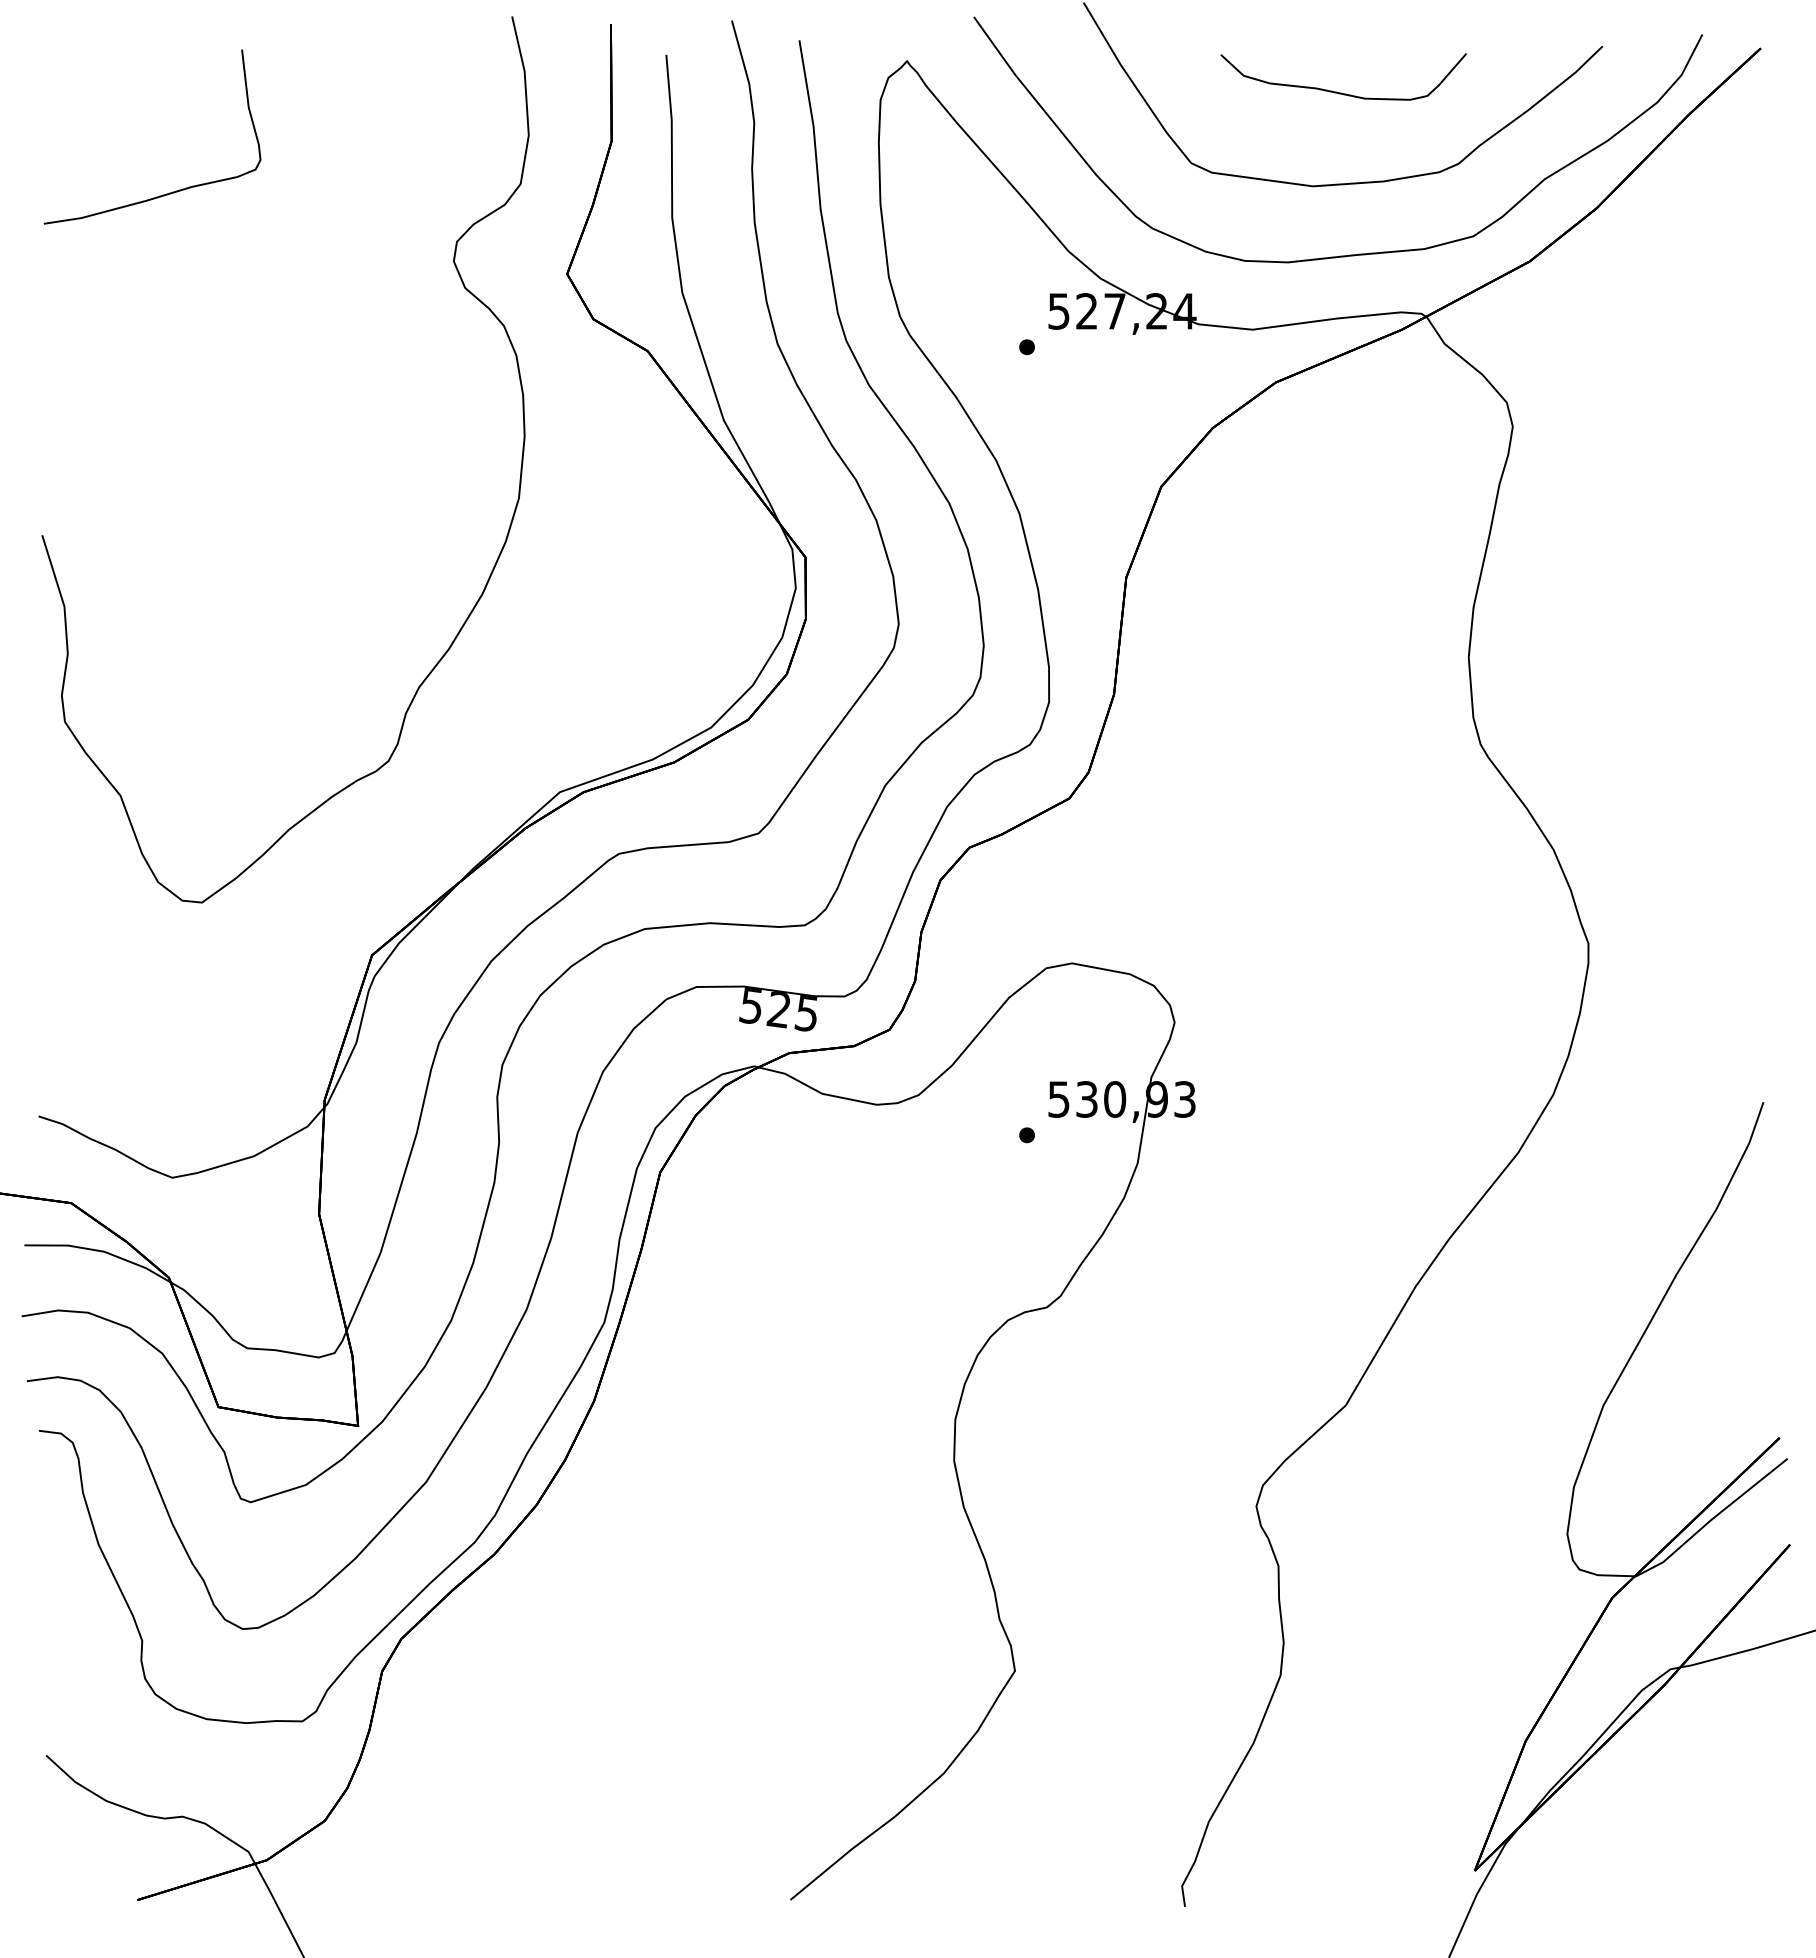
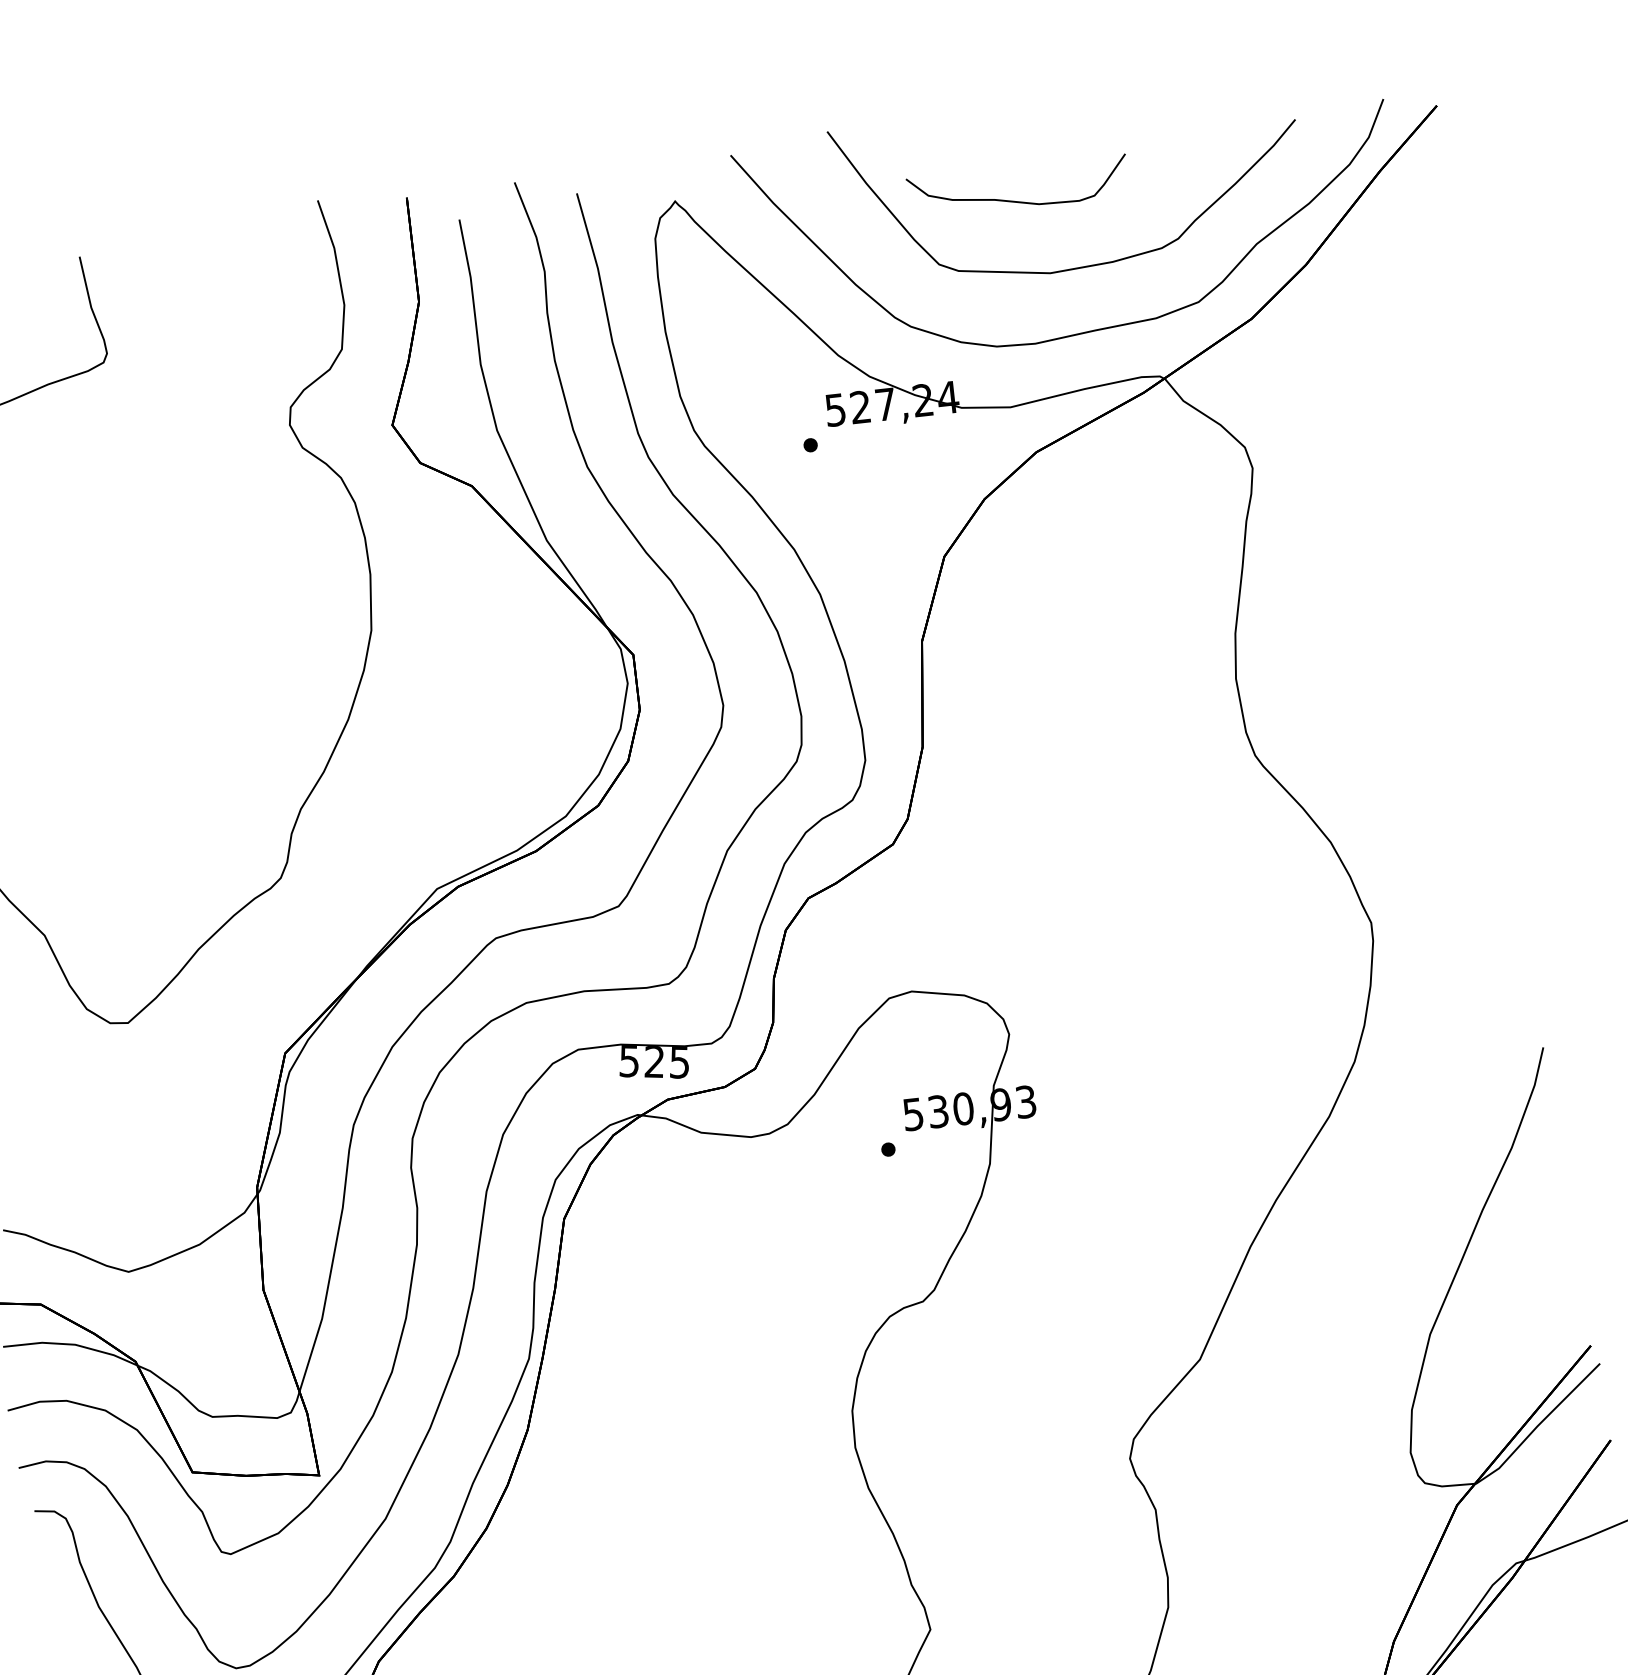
curve: (1341, 92) -> (1017, 201), moved

